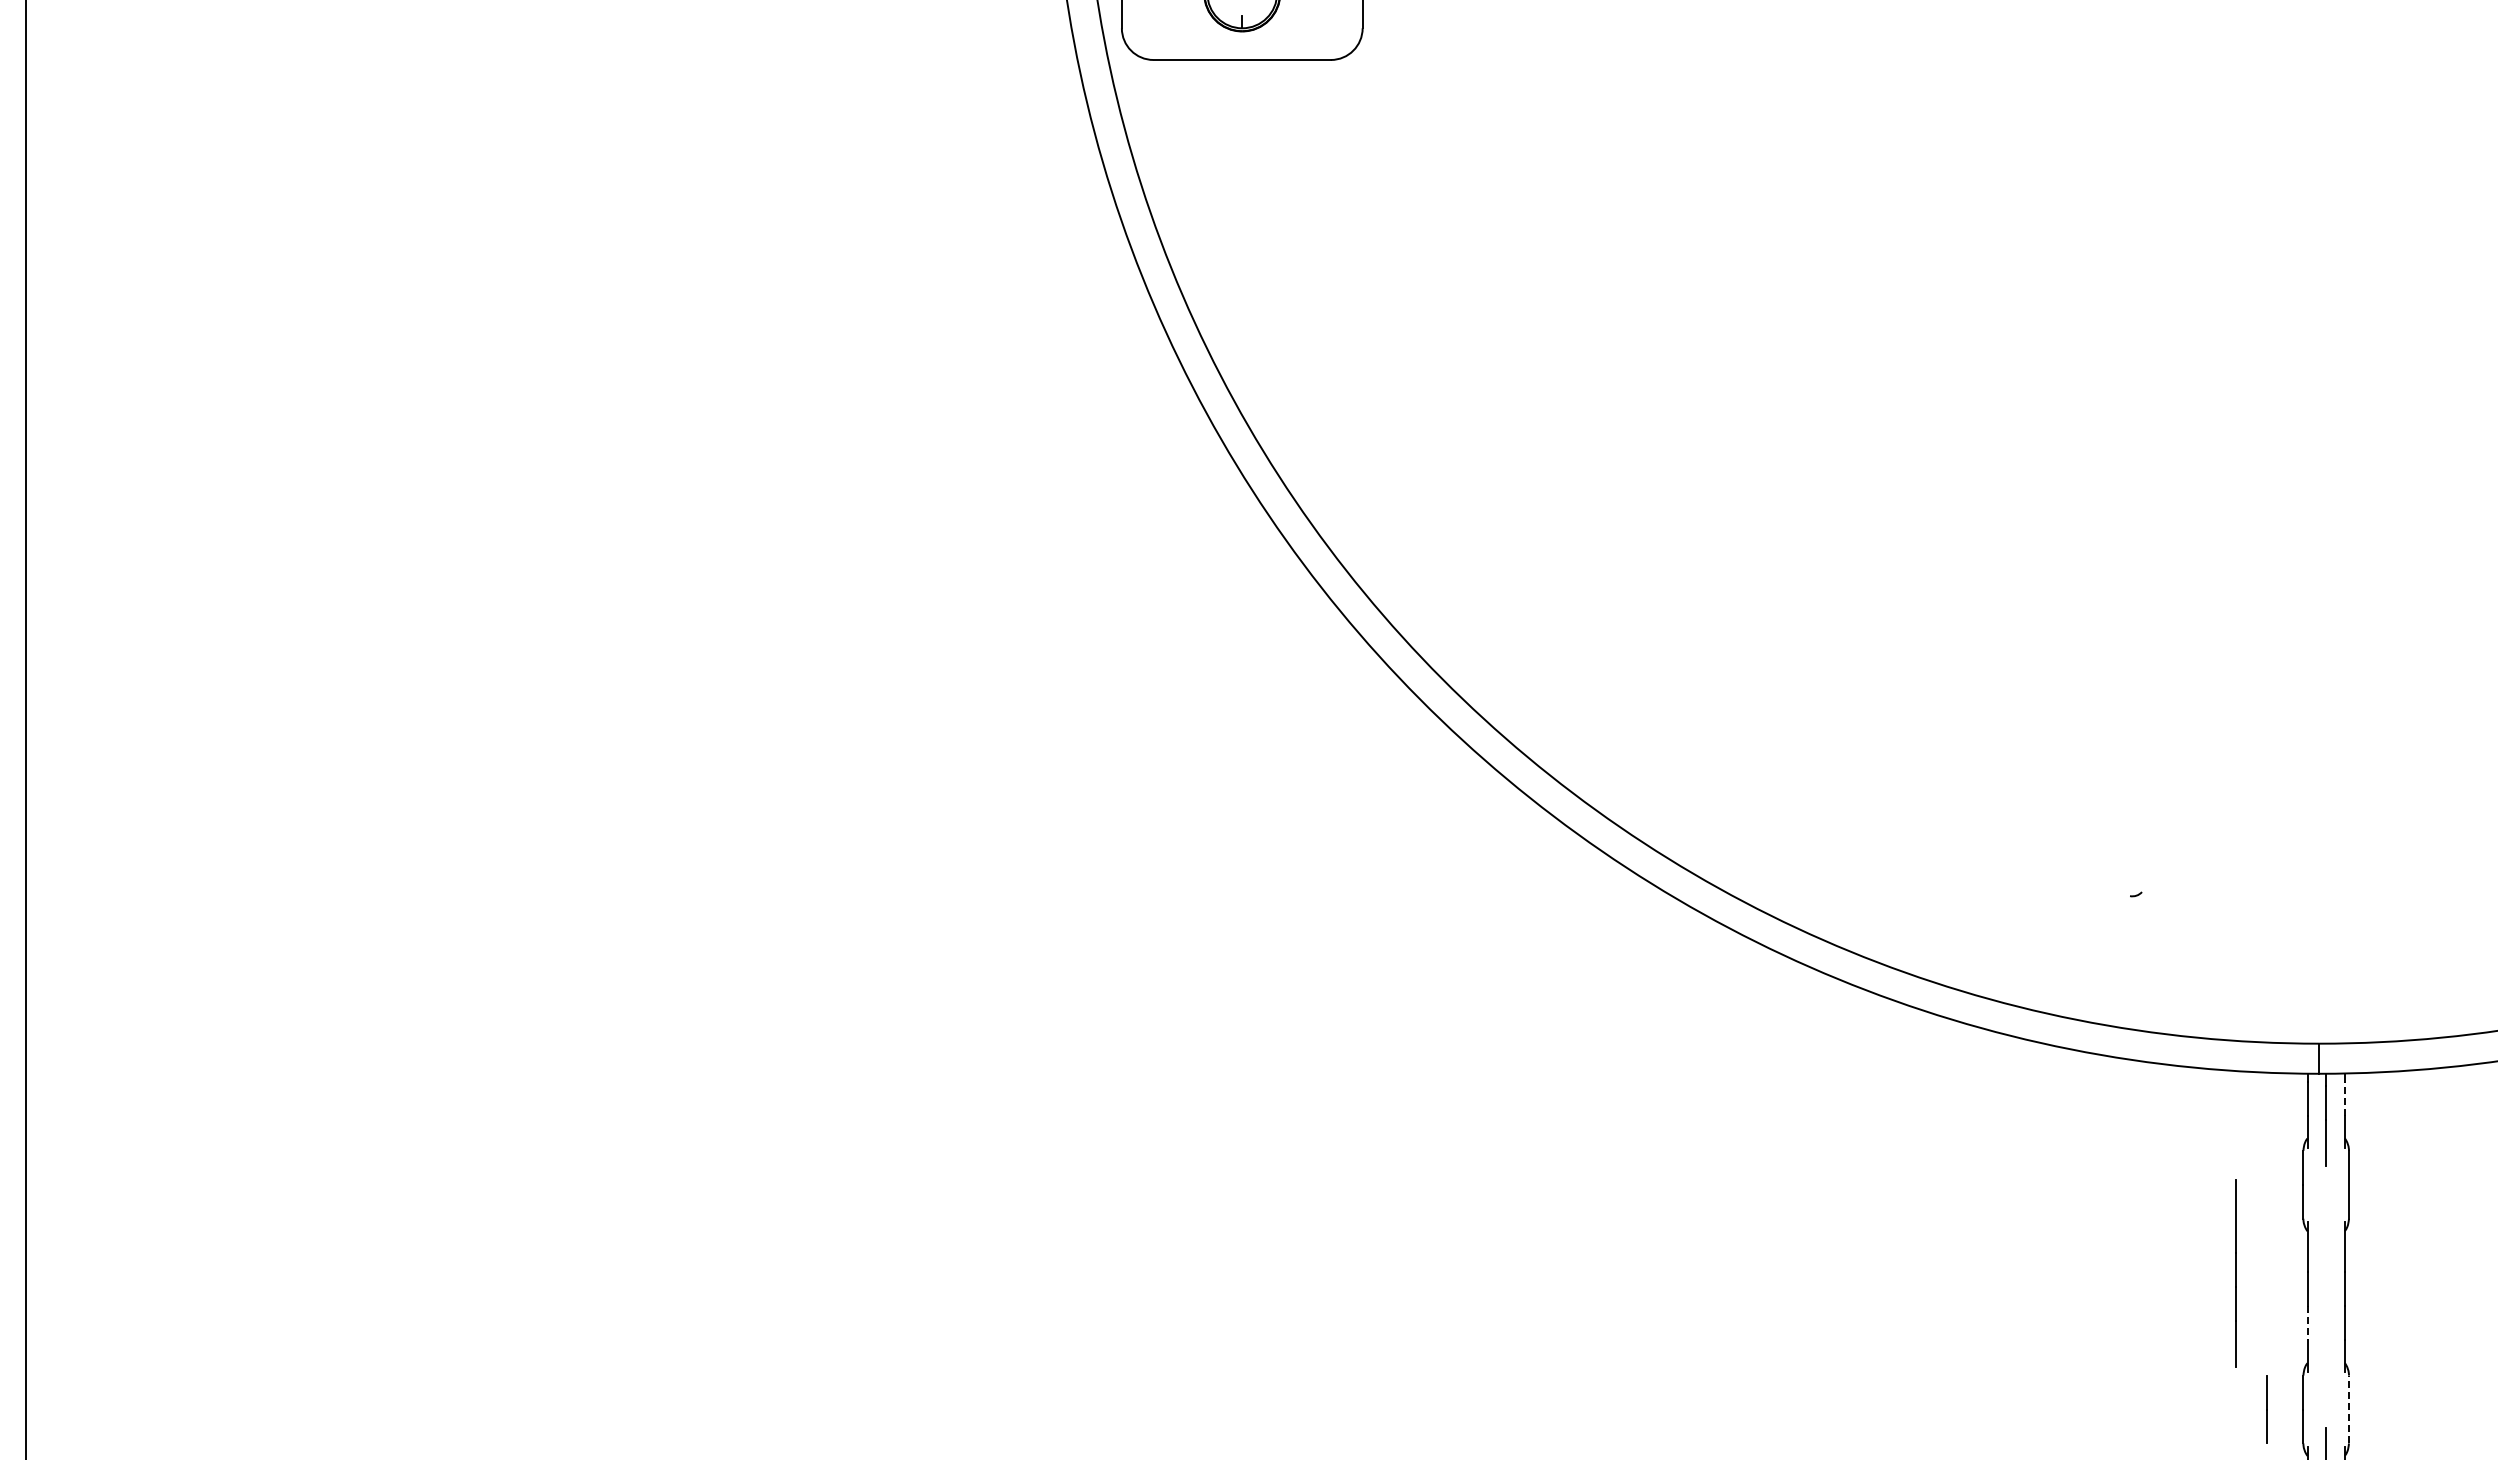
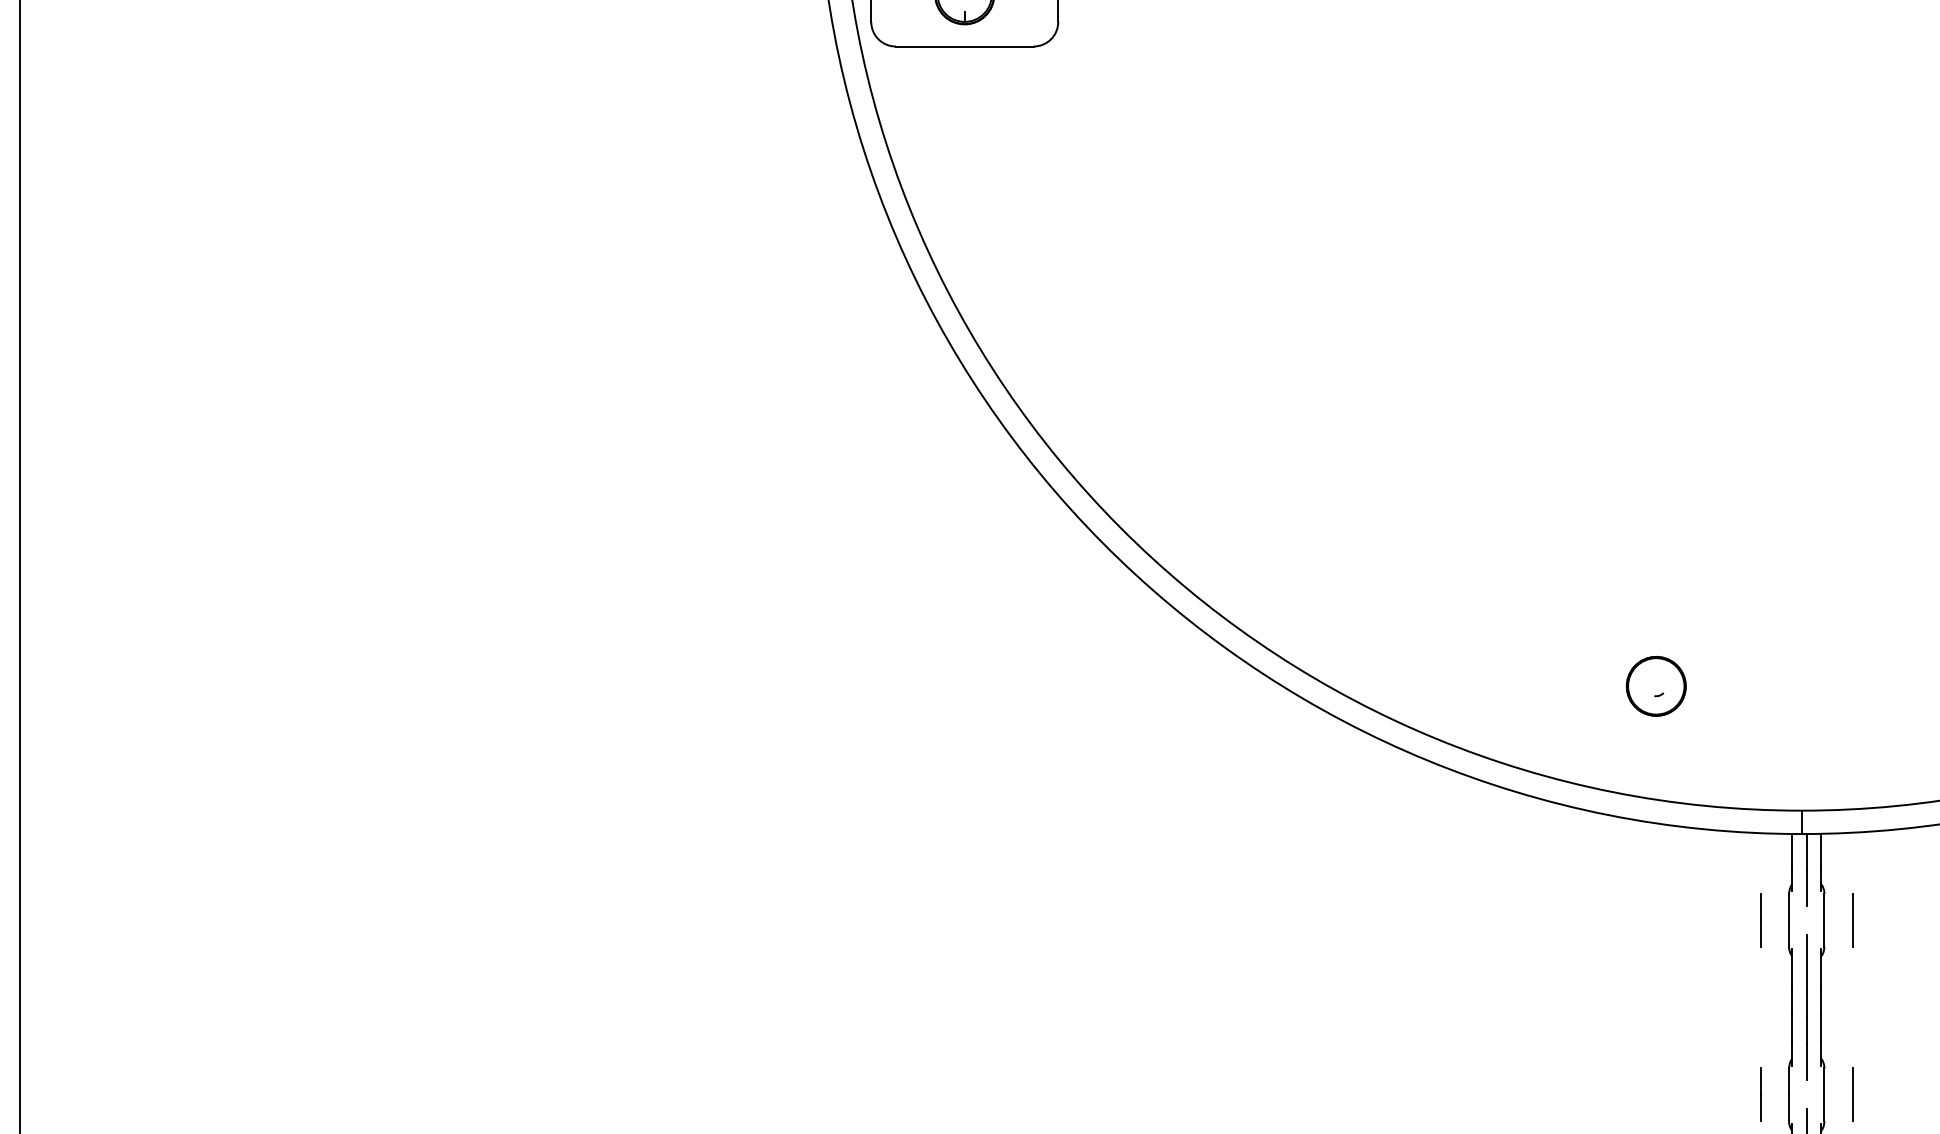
part: (2132, 883) -> (1656, 686), added
line: (2344, 1098) -> (1820, 853), dashed -> solid
line: (2266, 1184) -> (1760, 920), added
line: (2385, 1184) -> (1852, 920), added
line: (2235, 1273) -> (1806, 1007), moved
line: (2307, 1323) -> (1792, 1028), dashed -> solid
line: (2349, 1409) -> (1824, 1094), dashed -> solid
line: (2385, 1409) -> (1852, 1094), added

